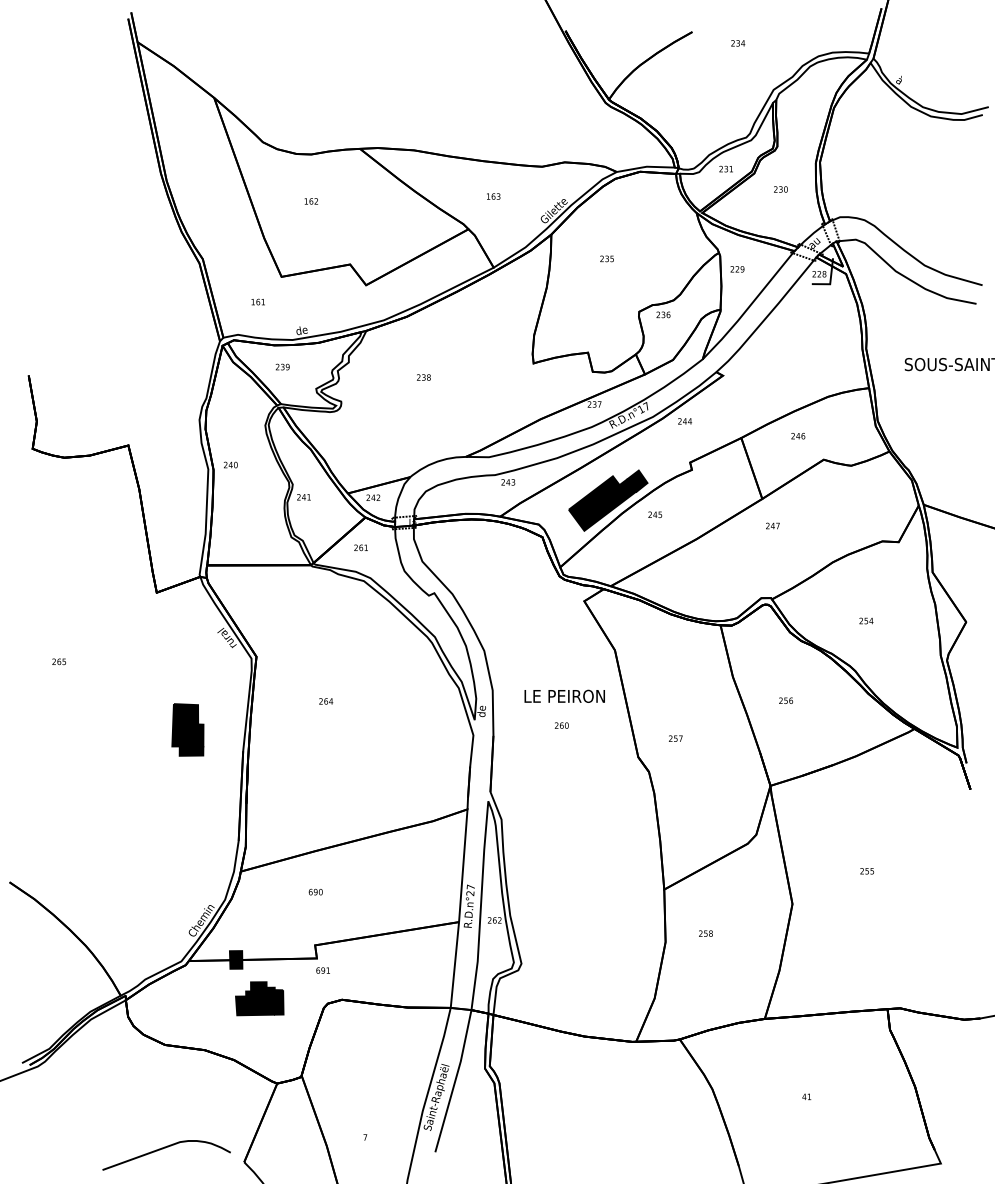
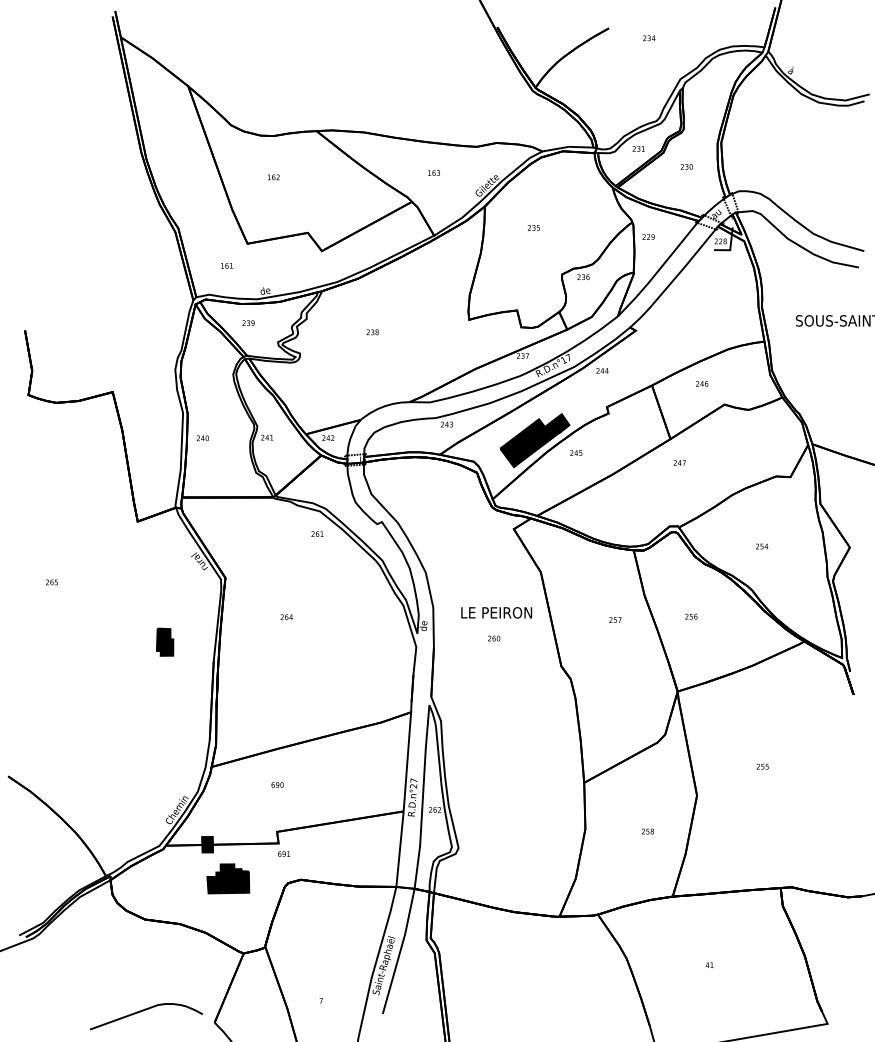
text: (230, 465) -> (202, 438), moved
text: (361, 547) -> (317, 533), moved
part: (187, 728) -> (164, 641), size x0.6
text: (675, 738) -> (615, 619), moved
text: (705, 933) -> (647, 831), moved

